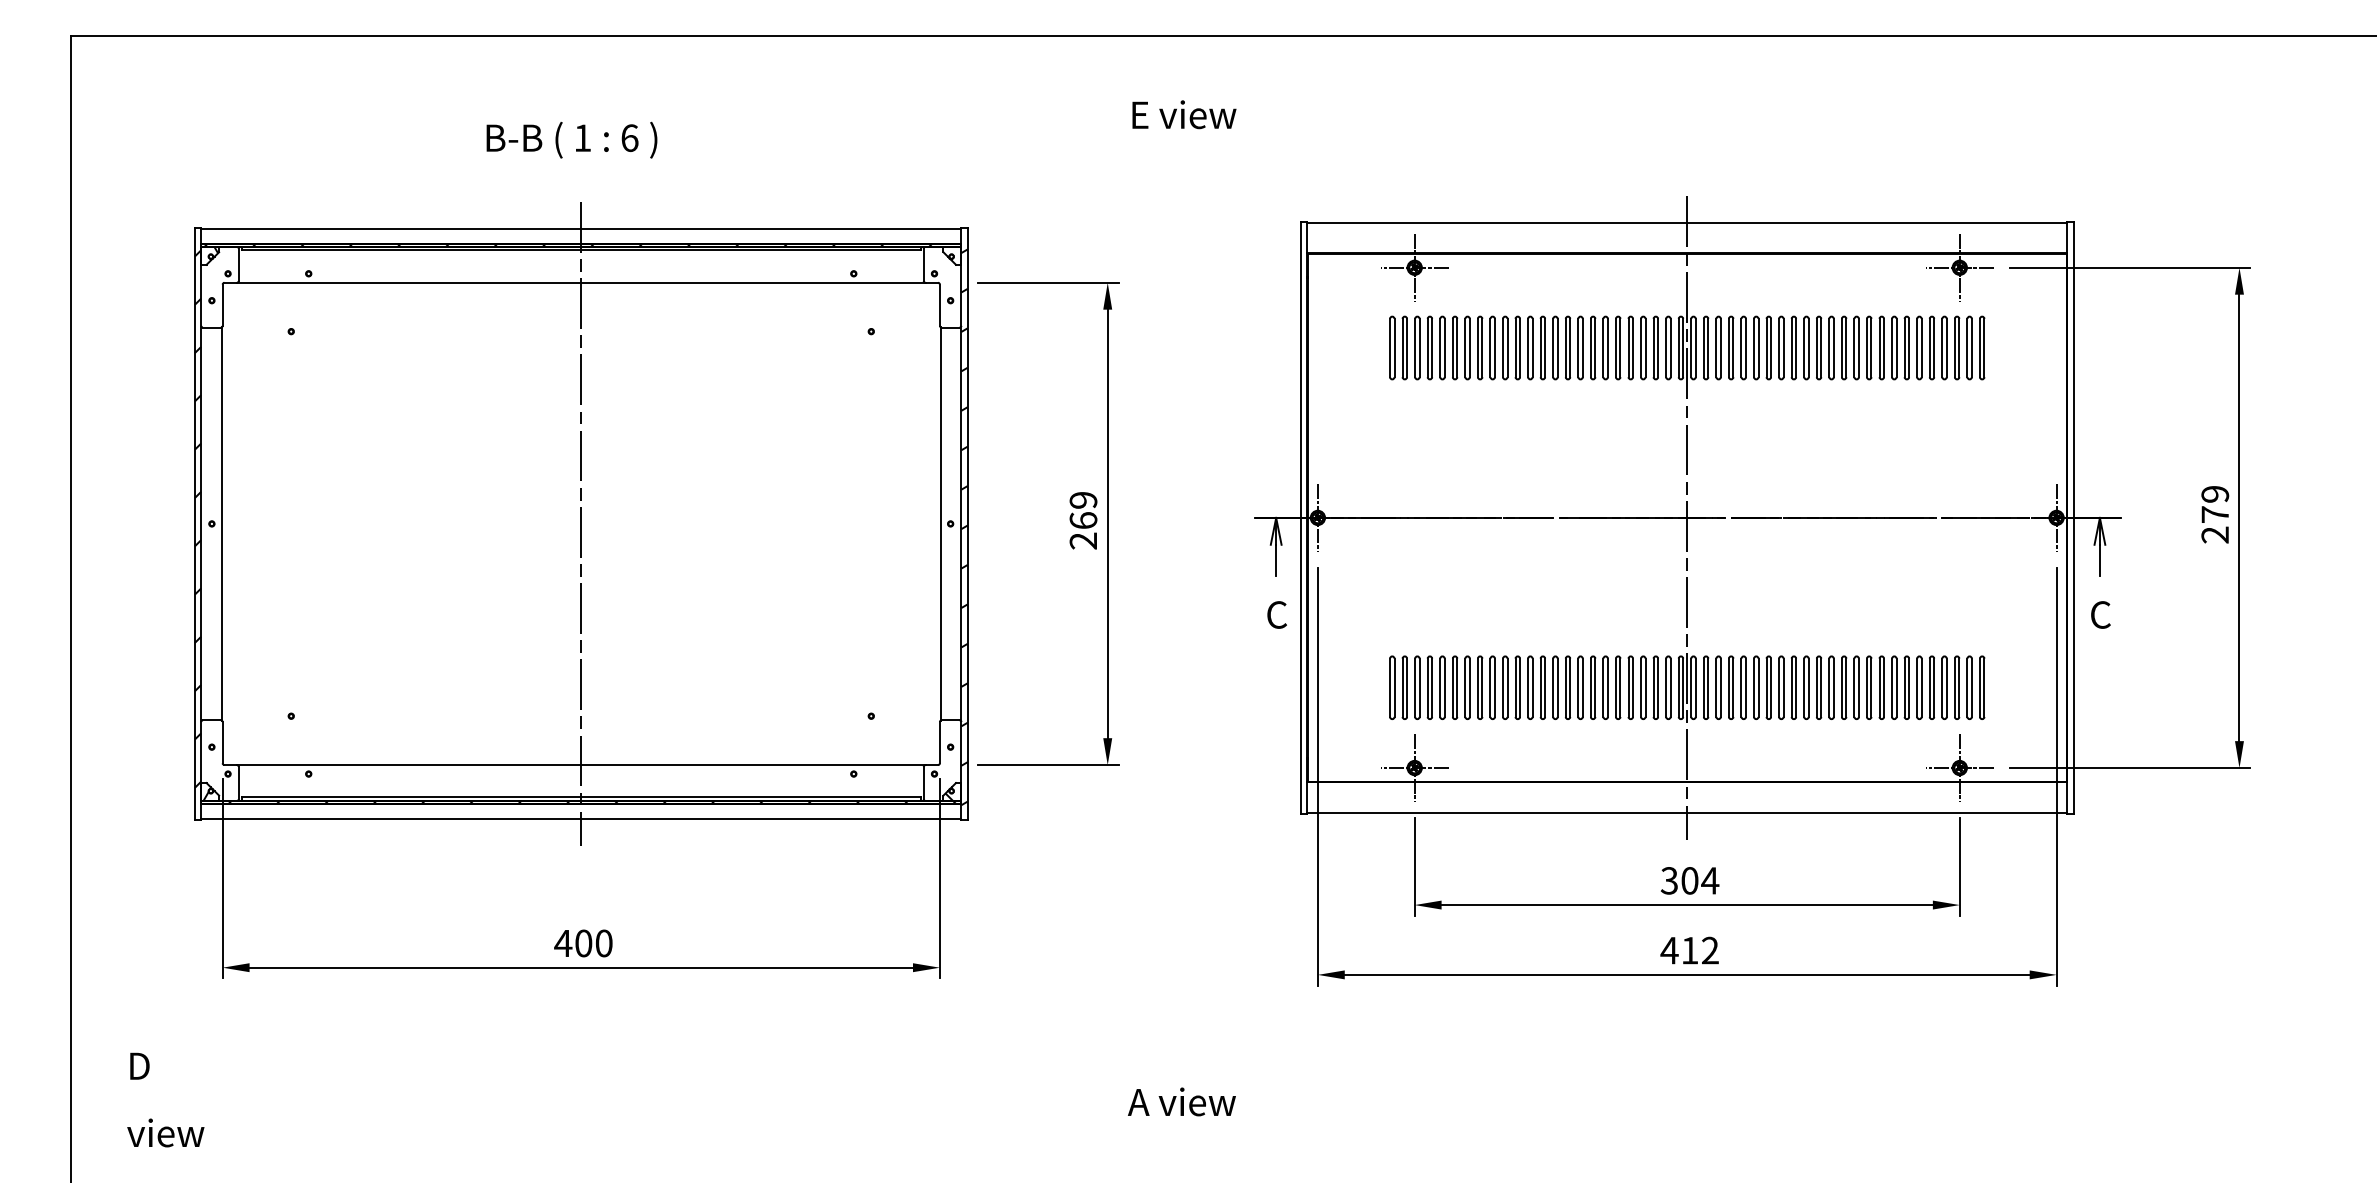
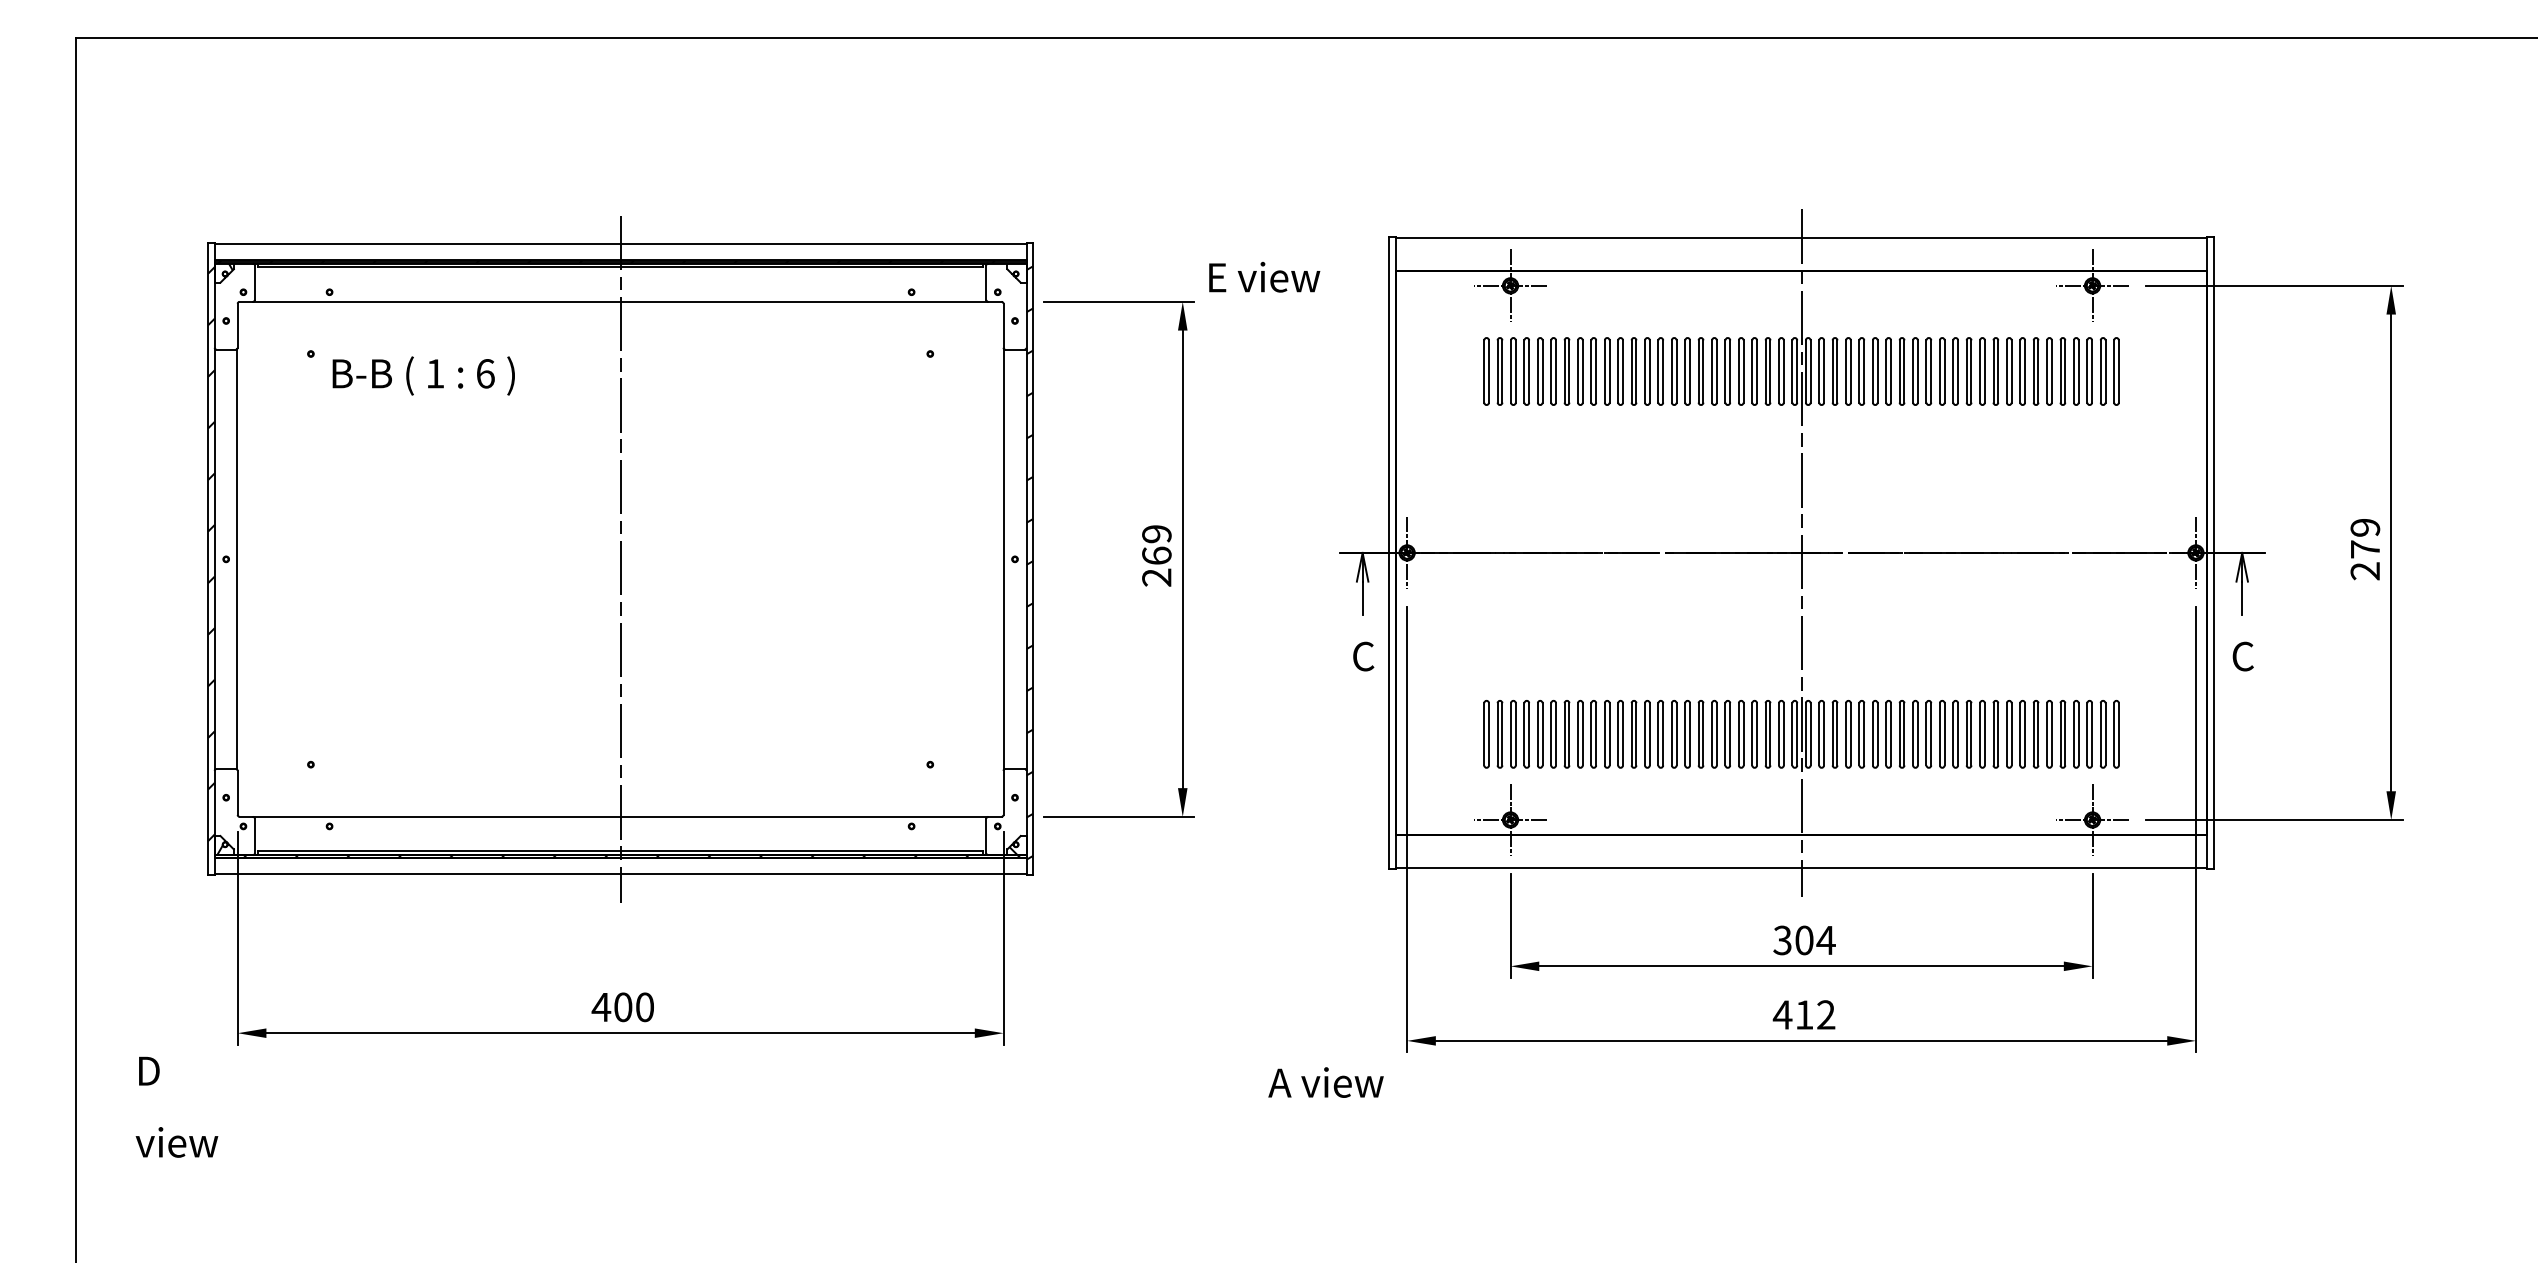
text: (1184, 114) -> (1264, 276), moved
text: (571, 139) -> (423, 375), moved
text: (165, 1099) -> (176, 1106), moved
text: (1181, 1101) -> (1325, 1082), moved

